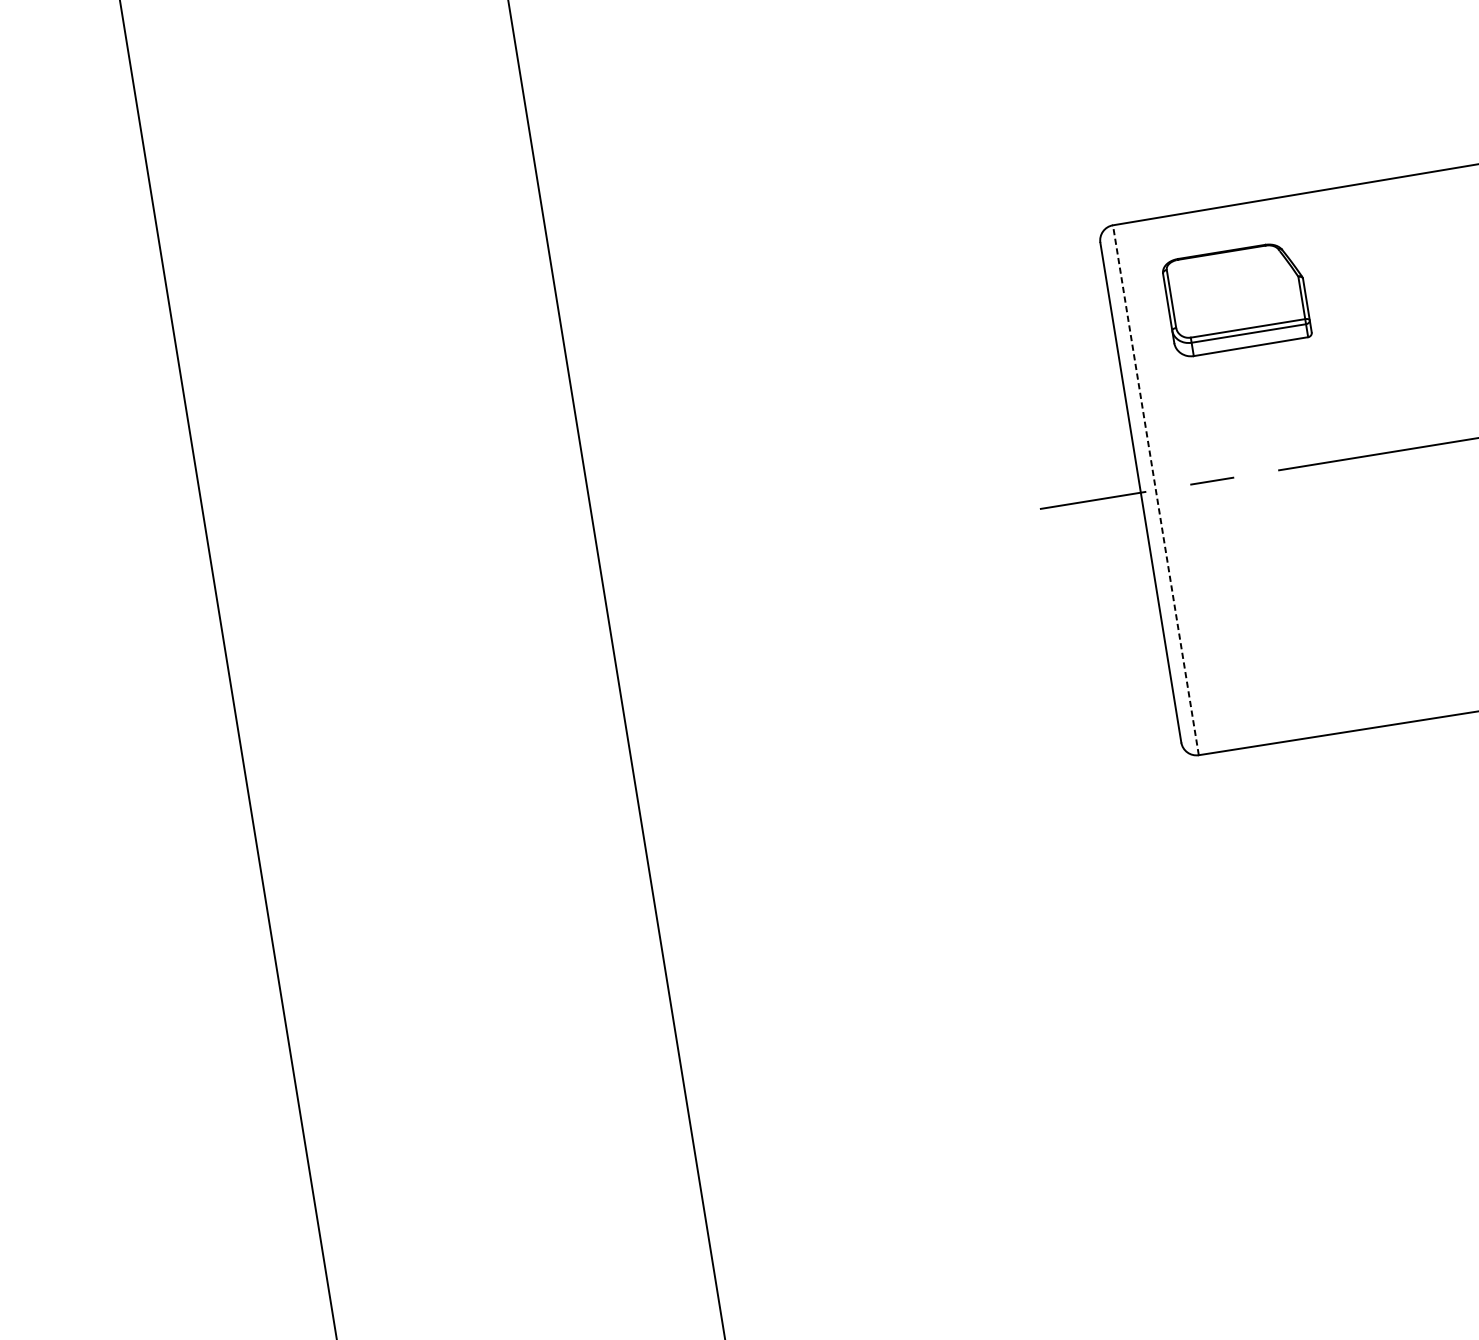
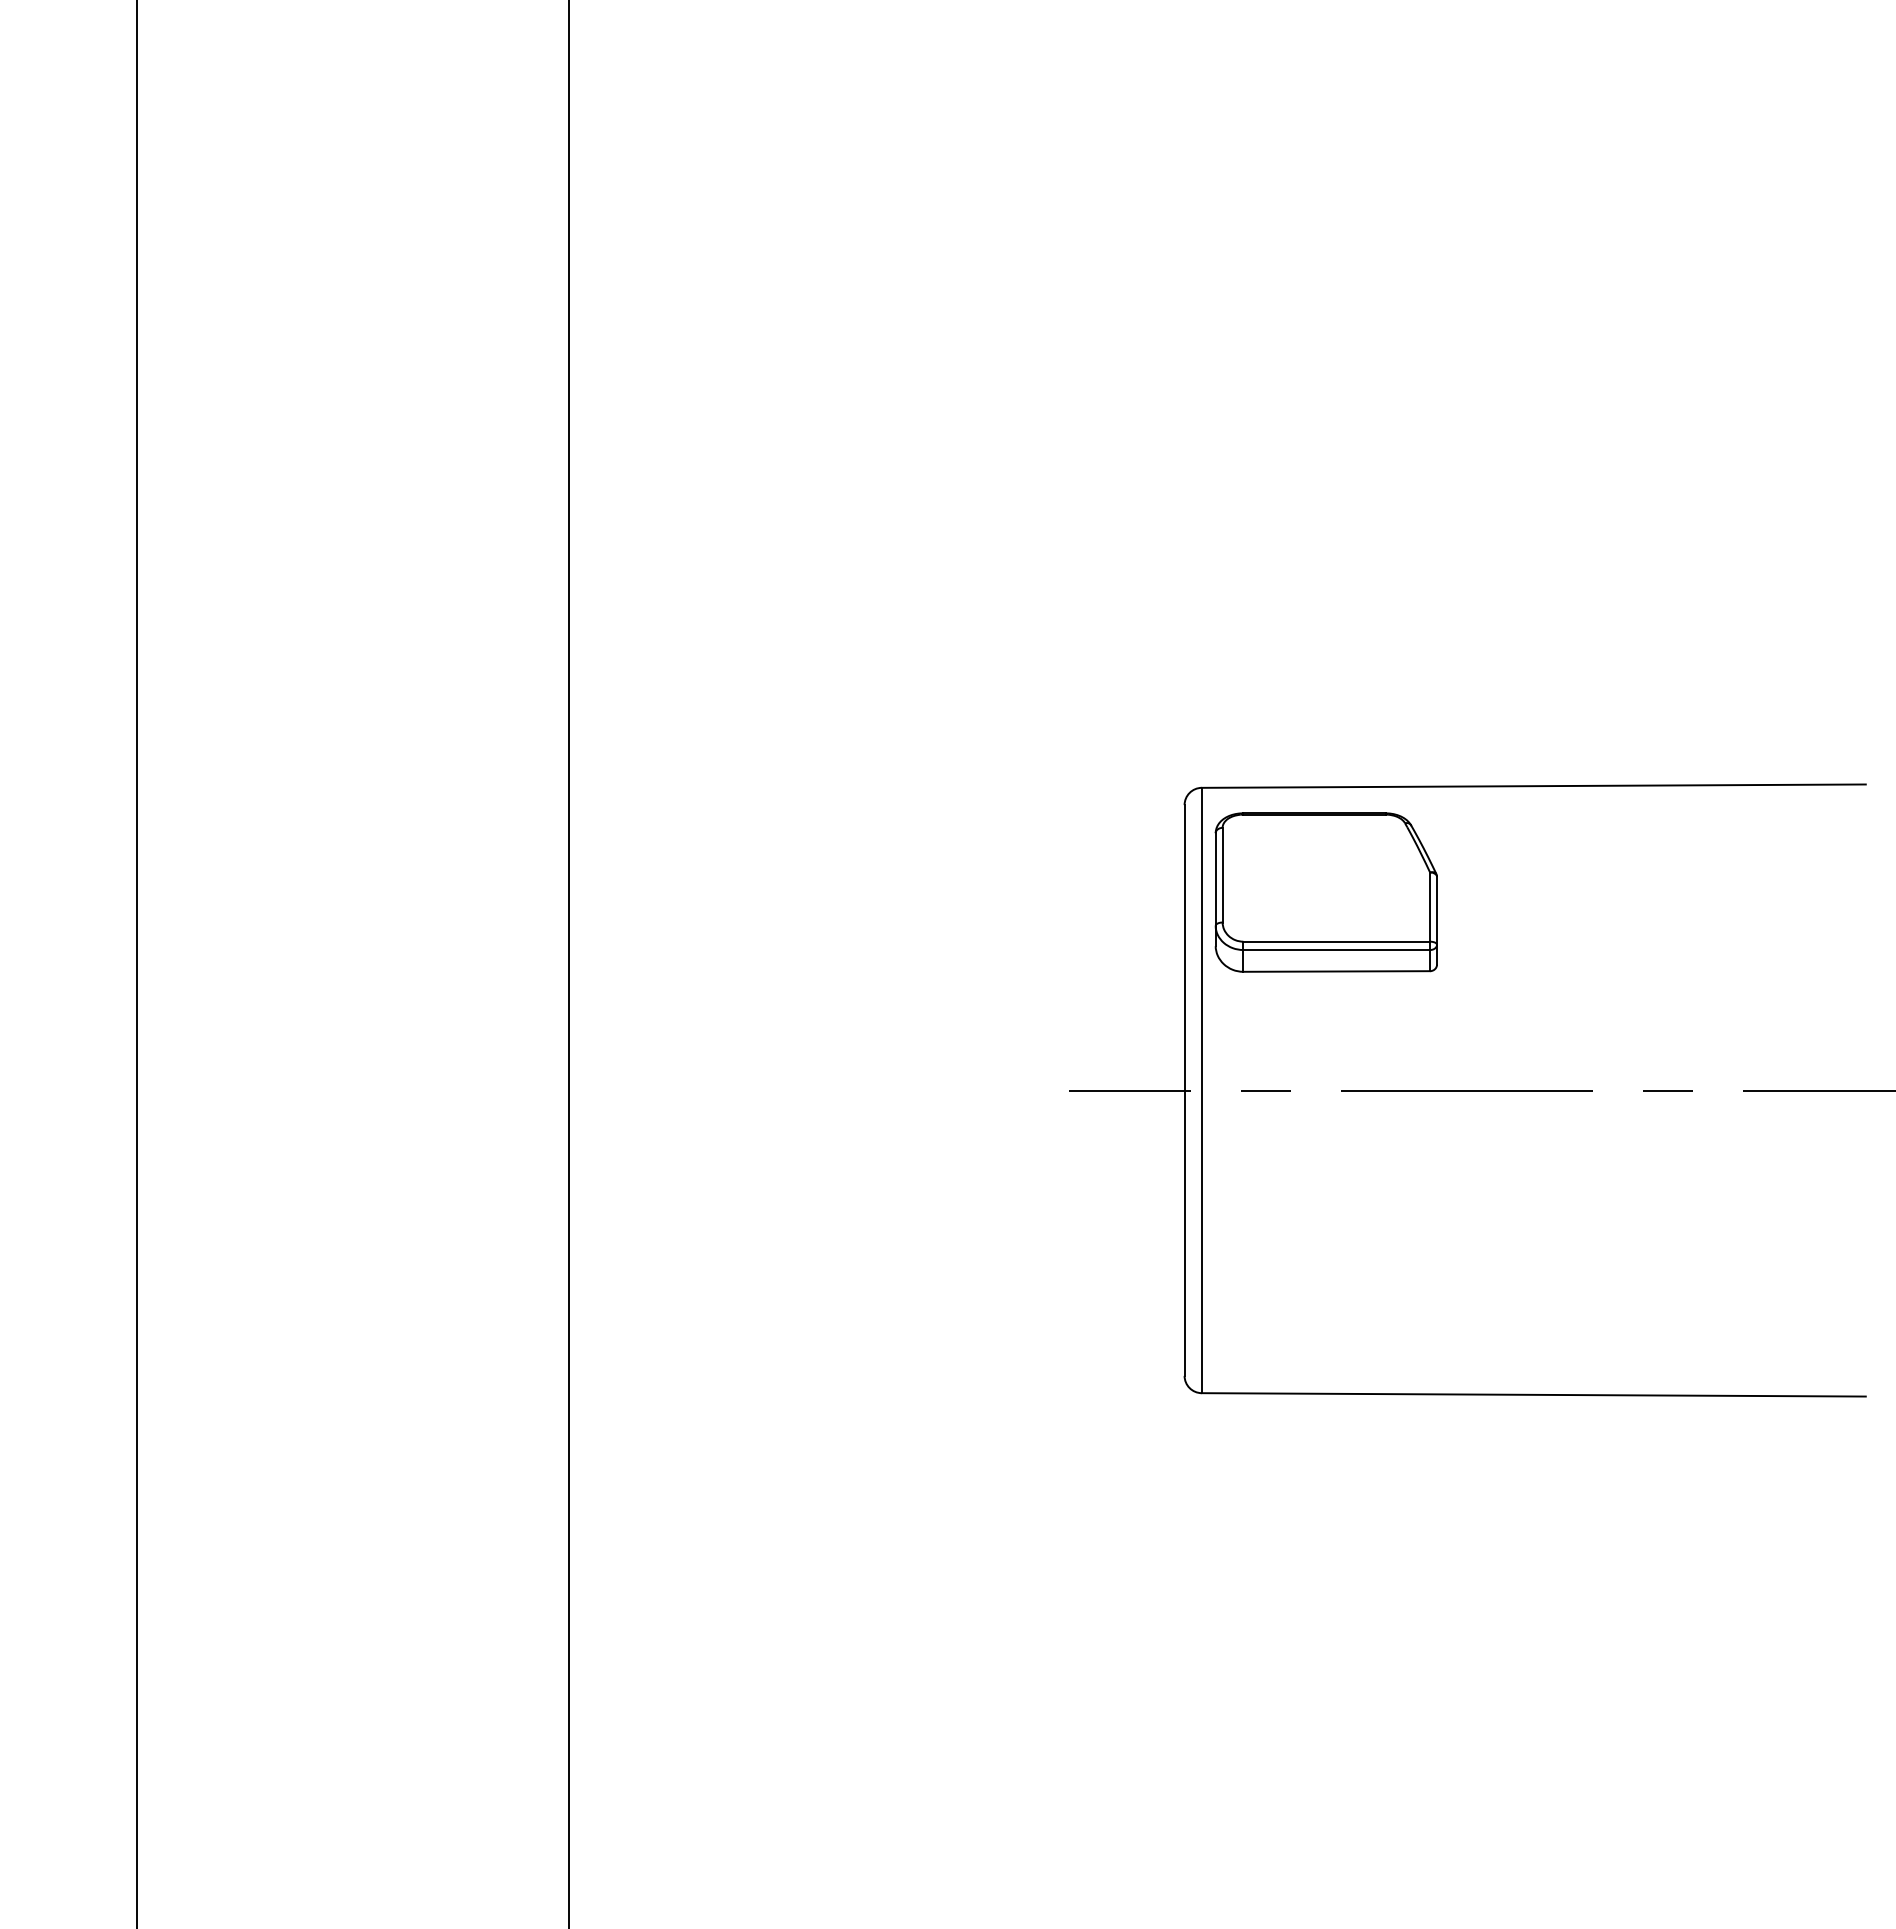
part: (1236, 299) -> (1325, 892), size x1.43
line: (1155, 490) -> (1201, 1090), dashed -> solid

